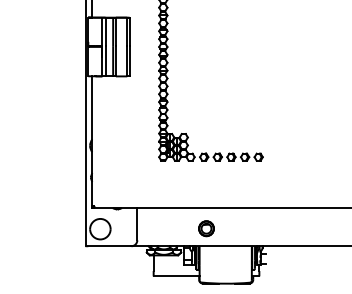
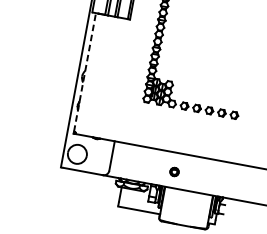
line: (92, 141) -> (85, 72), solid -> dashed
part: (206, 228) -> (174, 171), size x0.6

